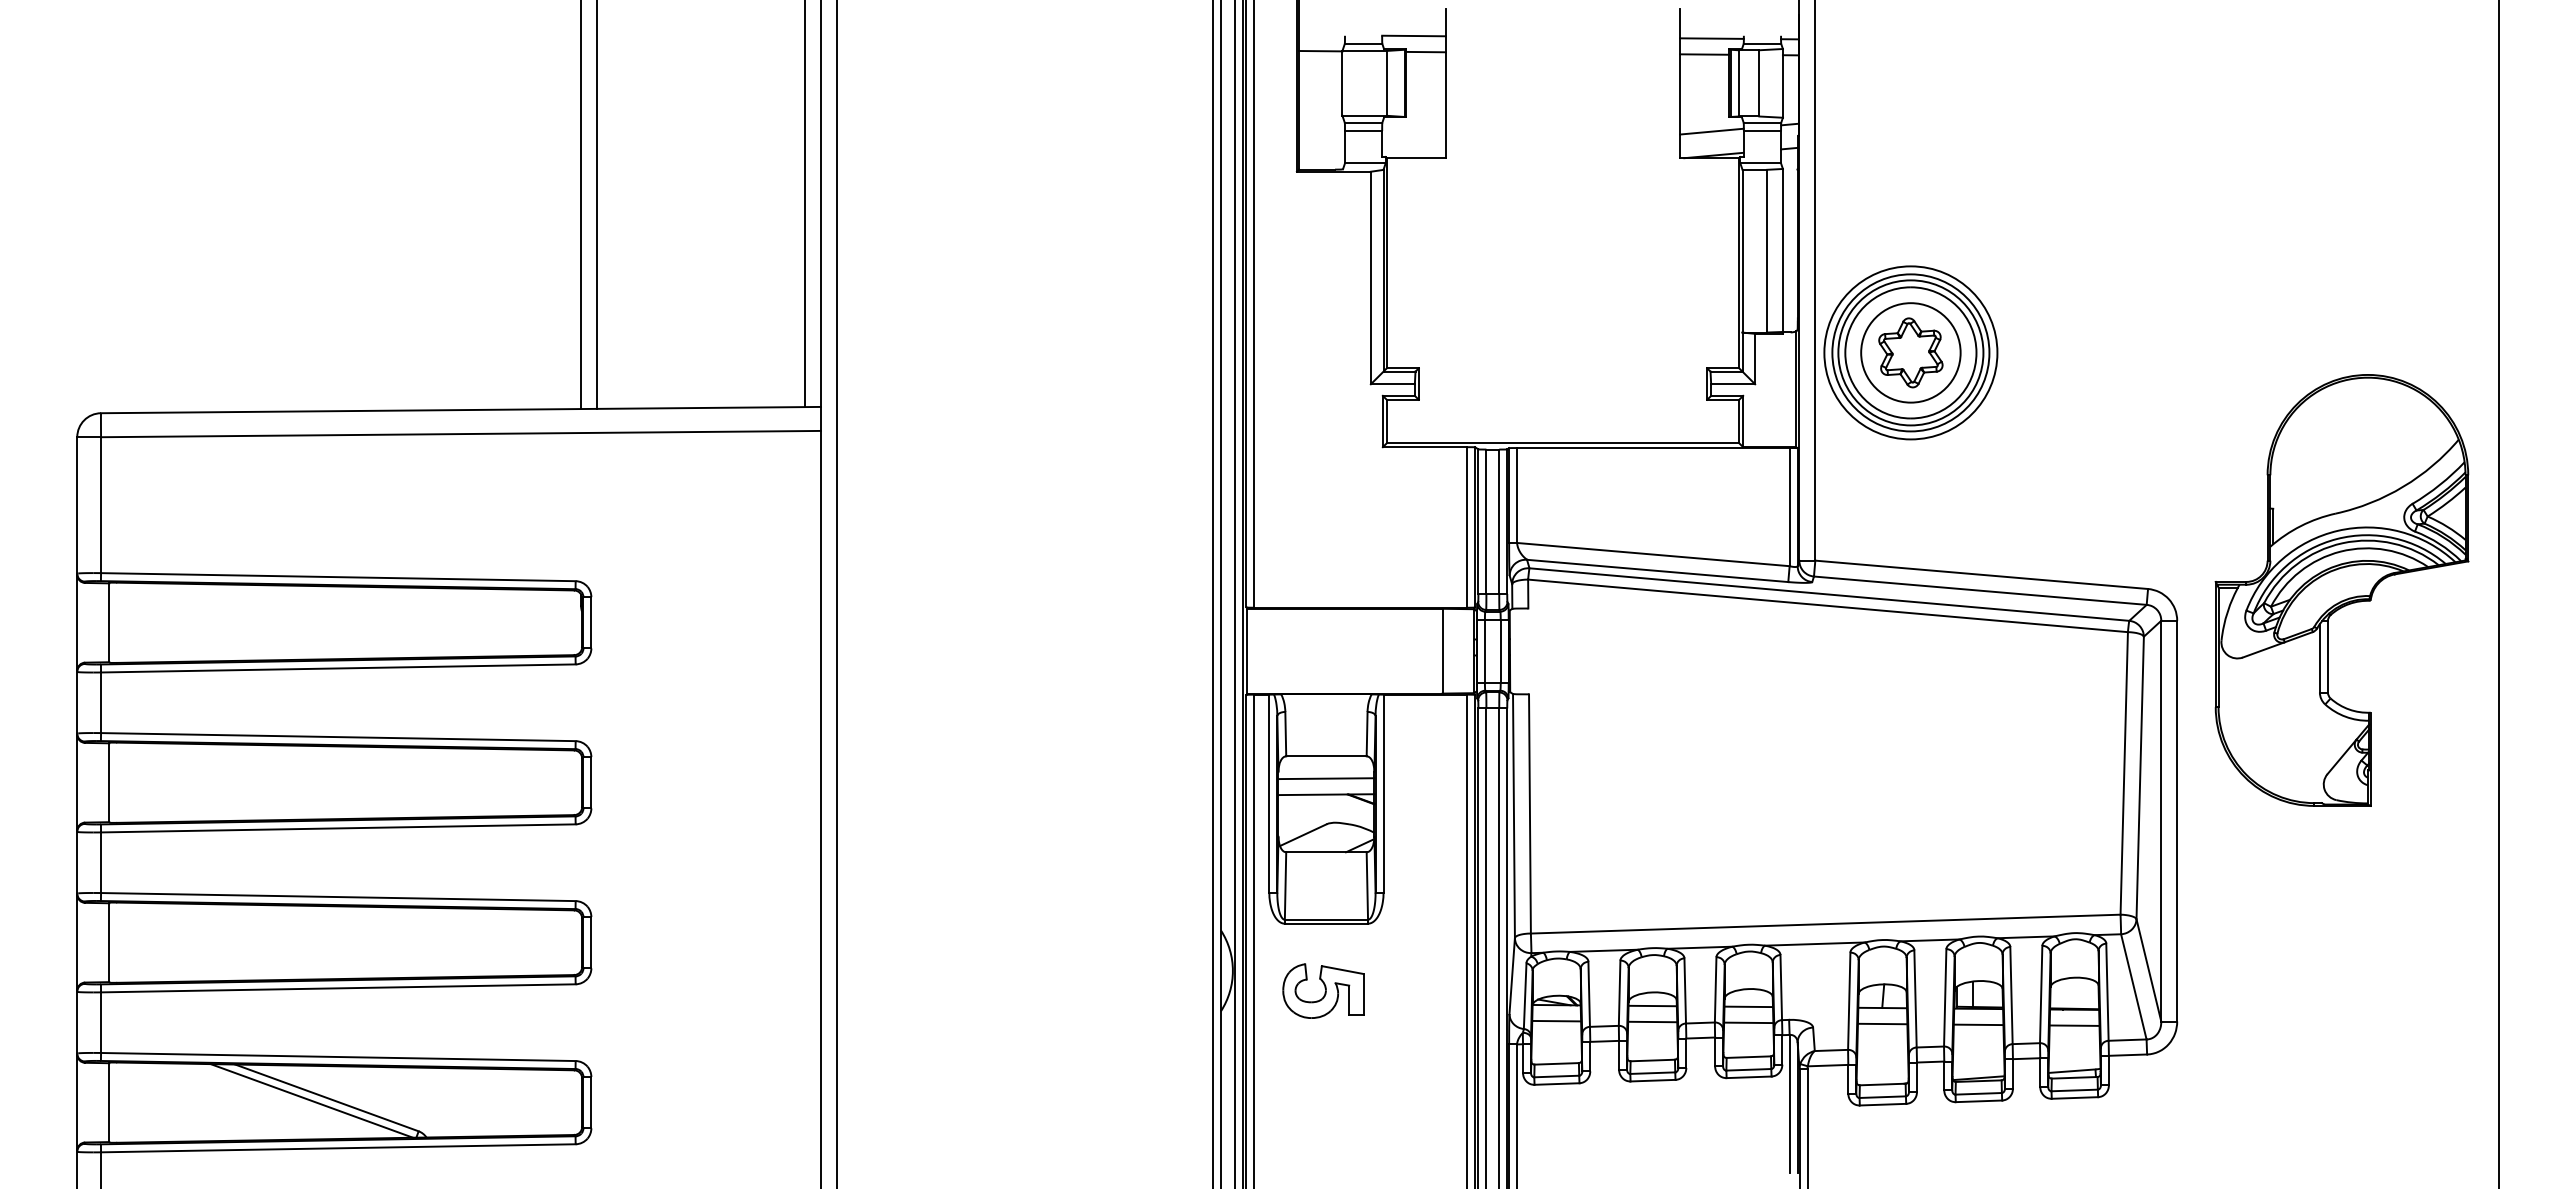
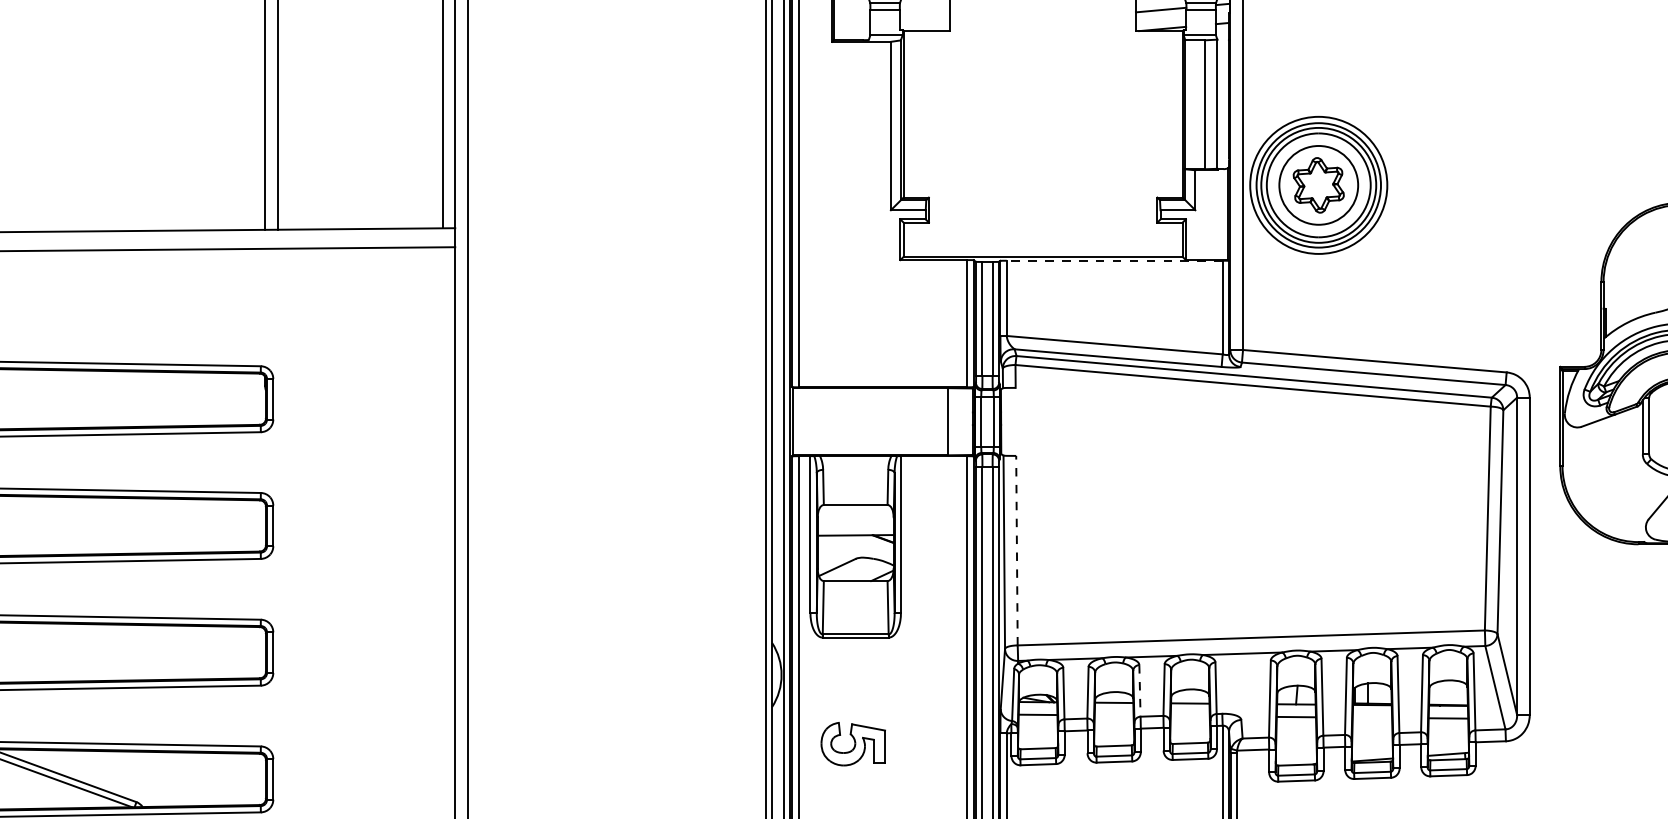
line: (1652, 448) -> (1114, 261), solid -> dashed
line: (1326, 778) -> (855, 522), removed
line: (1529, 813) -> (1016, 550), solid -> dashed
part: (1323, 990) -> (853, 743), moved
line: (1685, 990) -> (1140, 690), solid -> dashed
line: (1652, 1021) -> (1114, 715), removed
line: (1748, 1022) -> (1190, 715), removed
line: (1978, 1024) -> (1372, 717), removed

